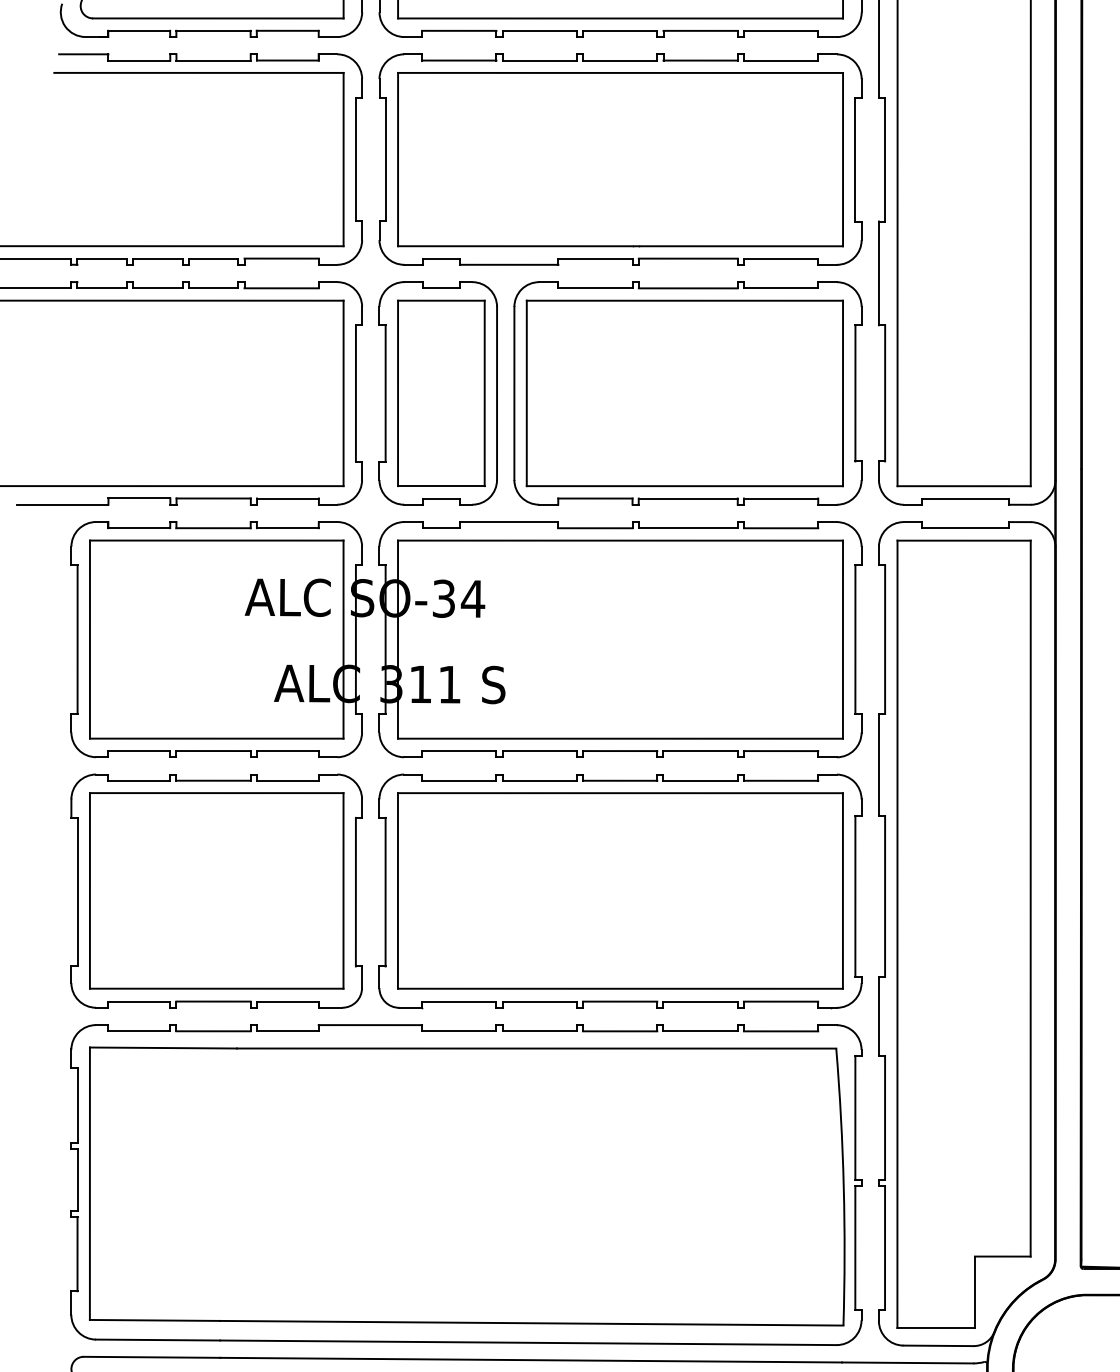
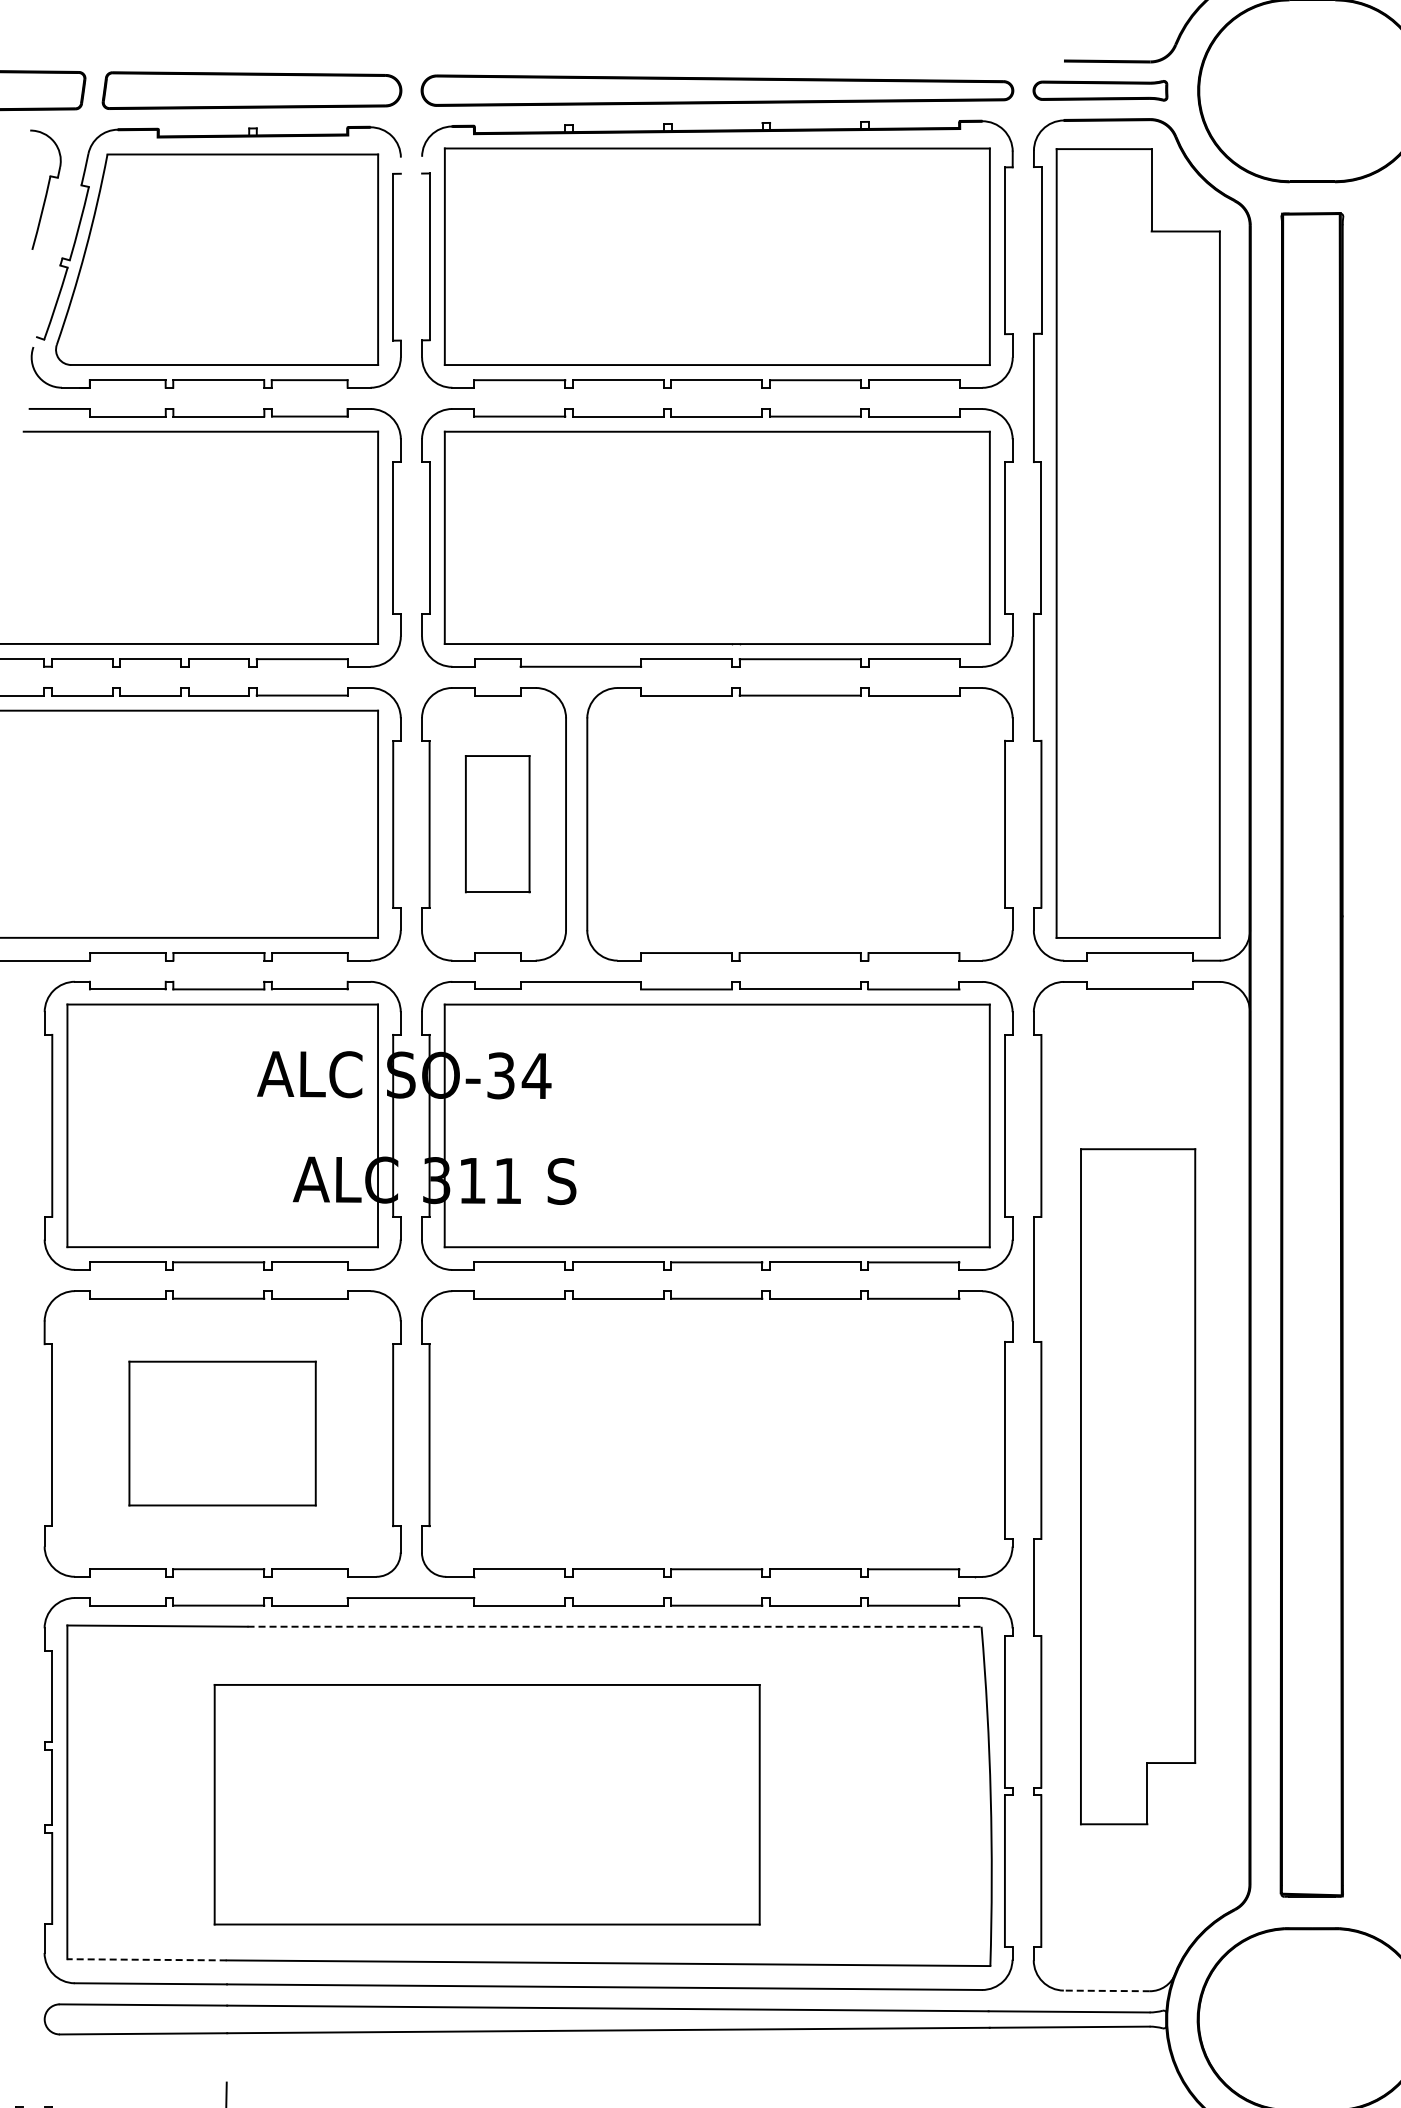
part: (441, 392) -> (497, 823), size x0.6
part: (684, 392) -> (795, 823), removed
part: (216, 890) -> (222, 1433), size x0.6
part: (619, 890) -> (486, 1804), moved
part: (963, 934) -> (1137, 1486), size x0.7
line: (537, 1048) -> (615, 1626), solid -> dashed
line: (155, 1320) -> (147, 1959), solid -> dashed
line: (938, 1345) -> (1106, 1990), solid -> dashed

